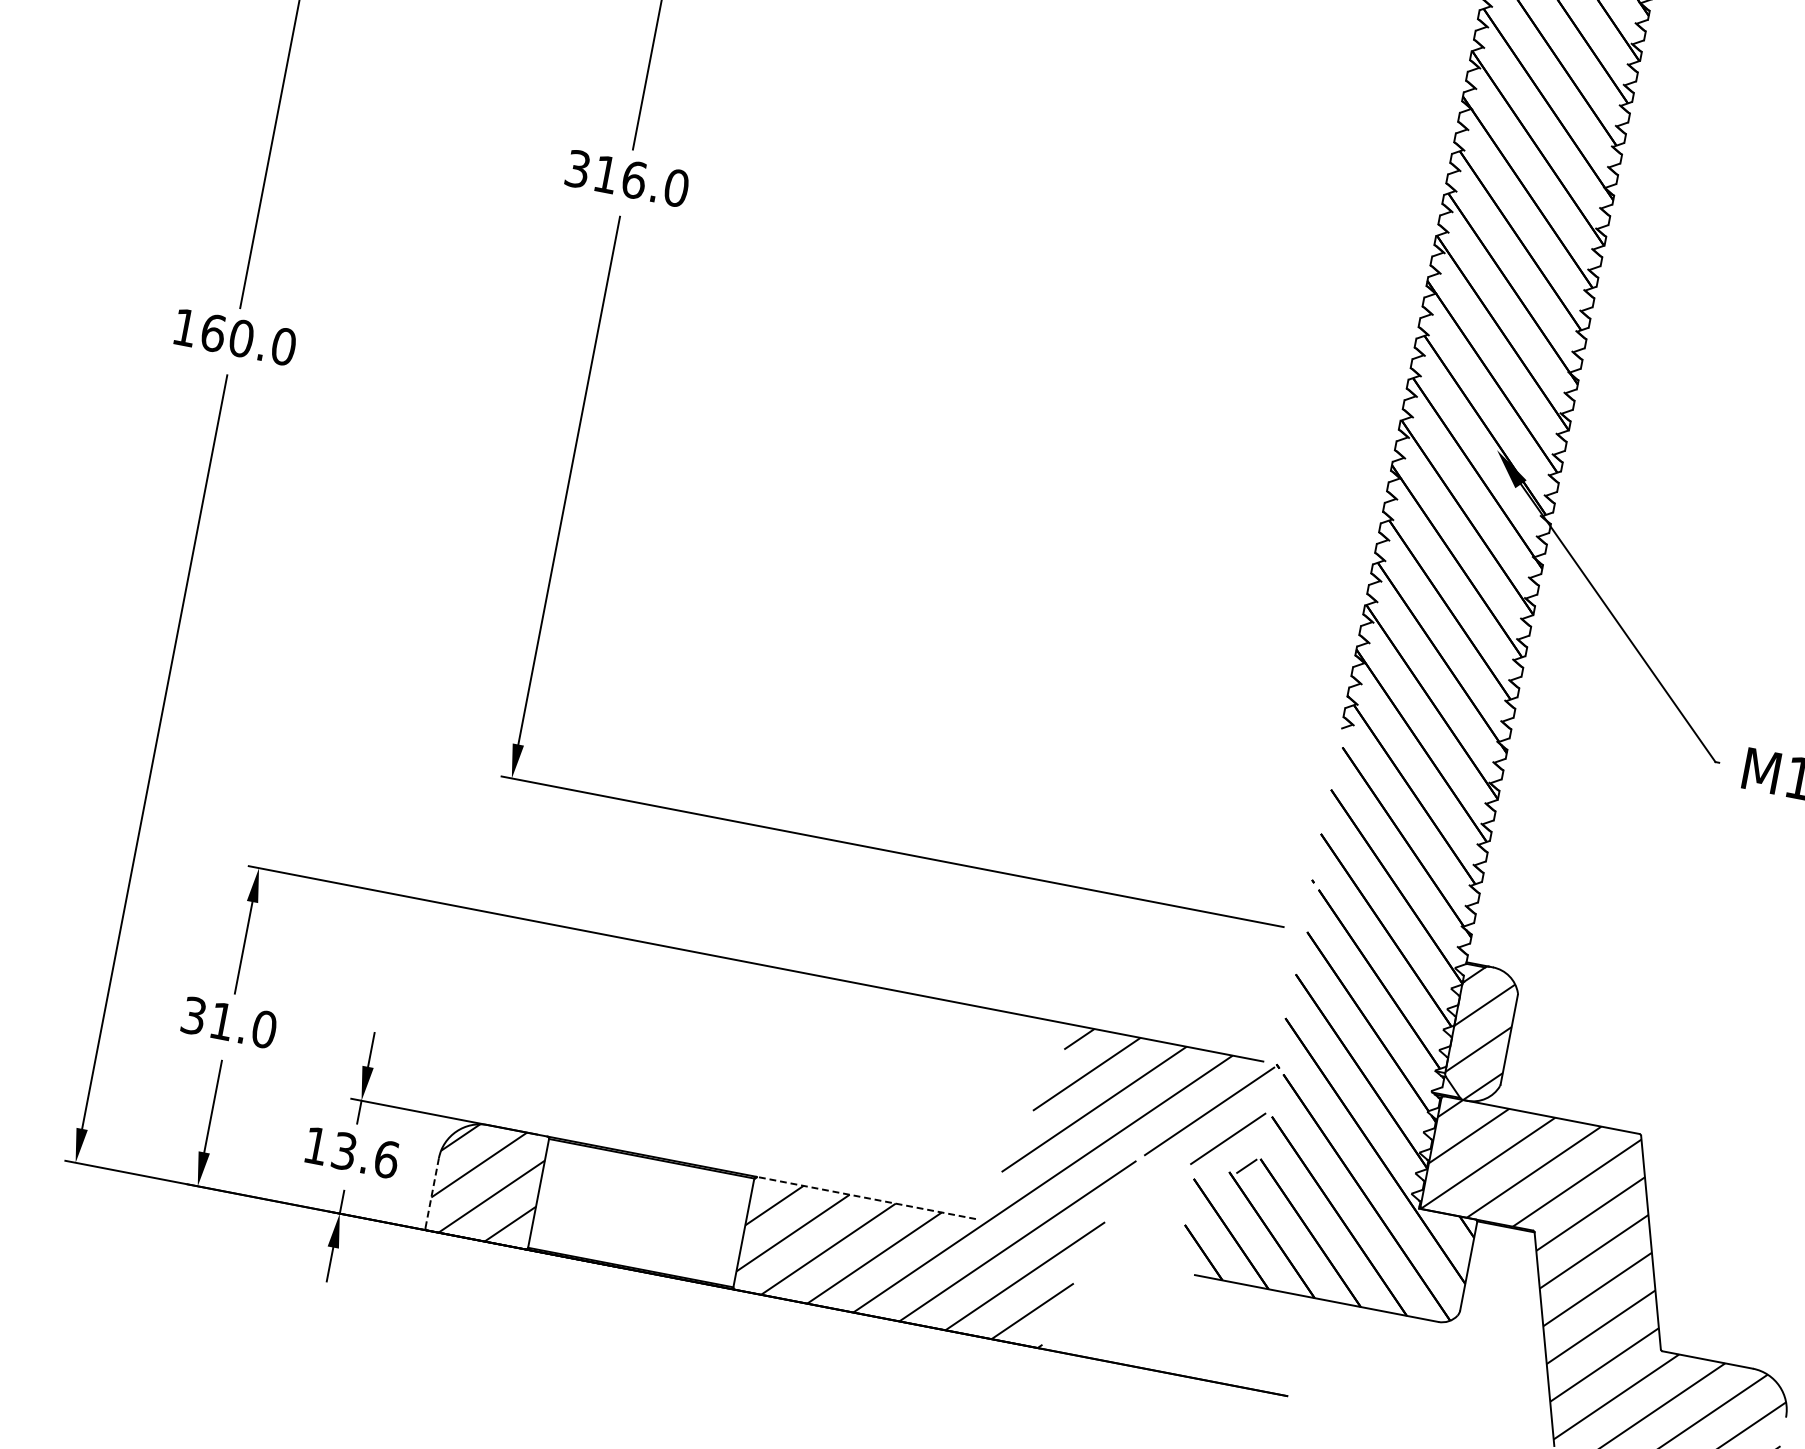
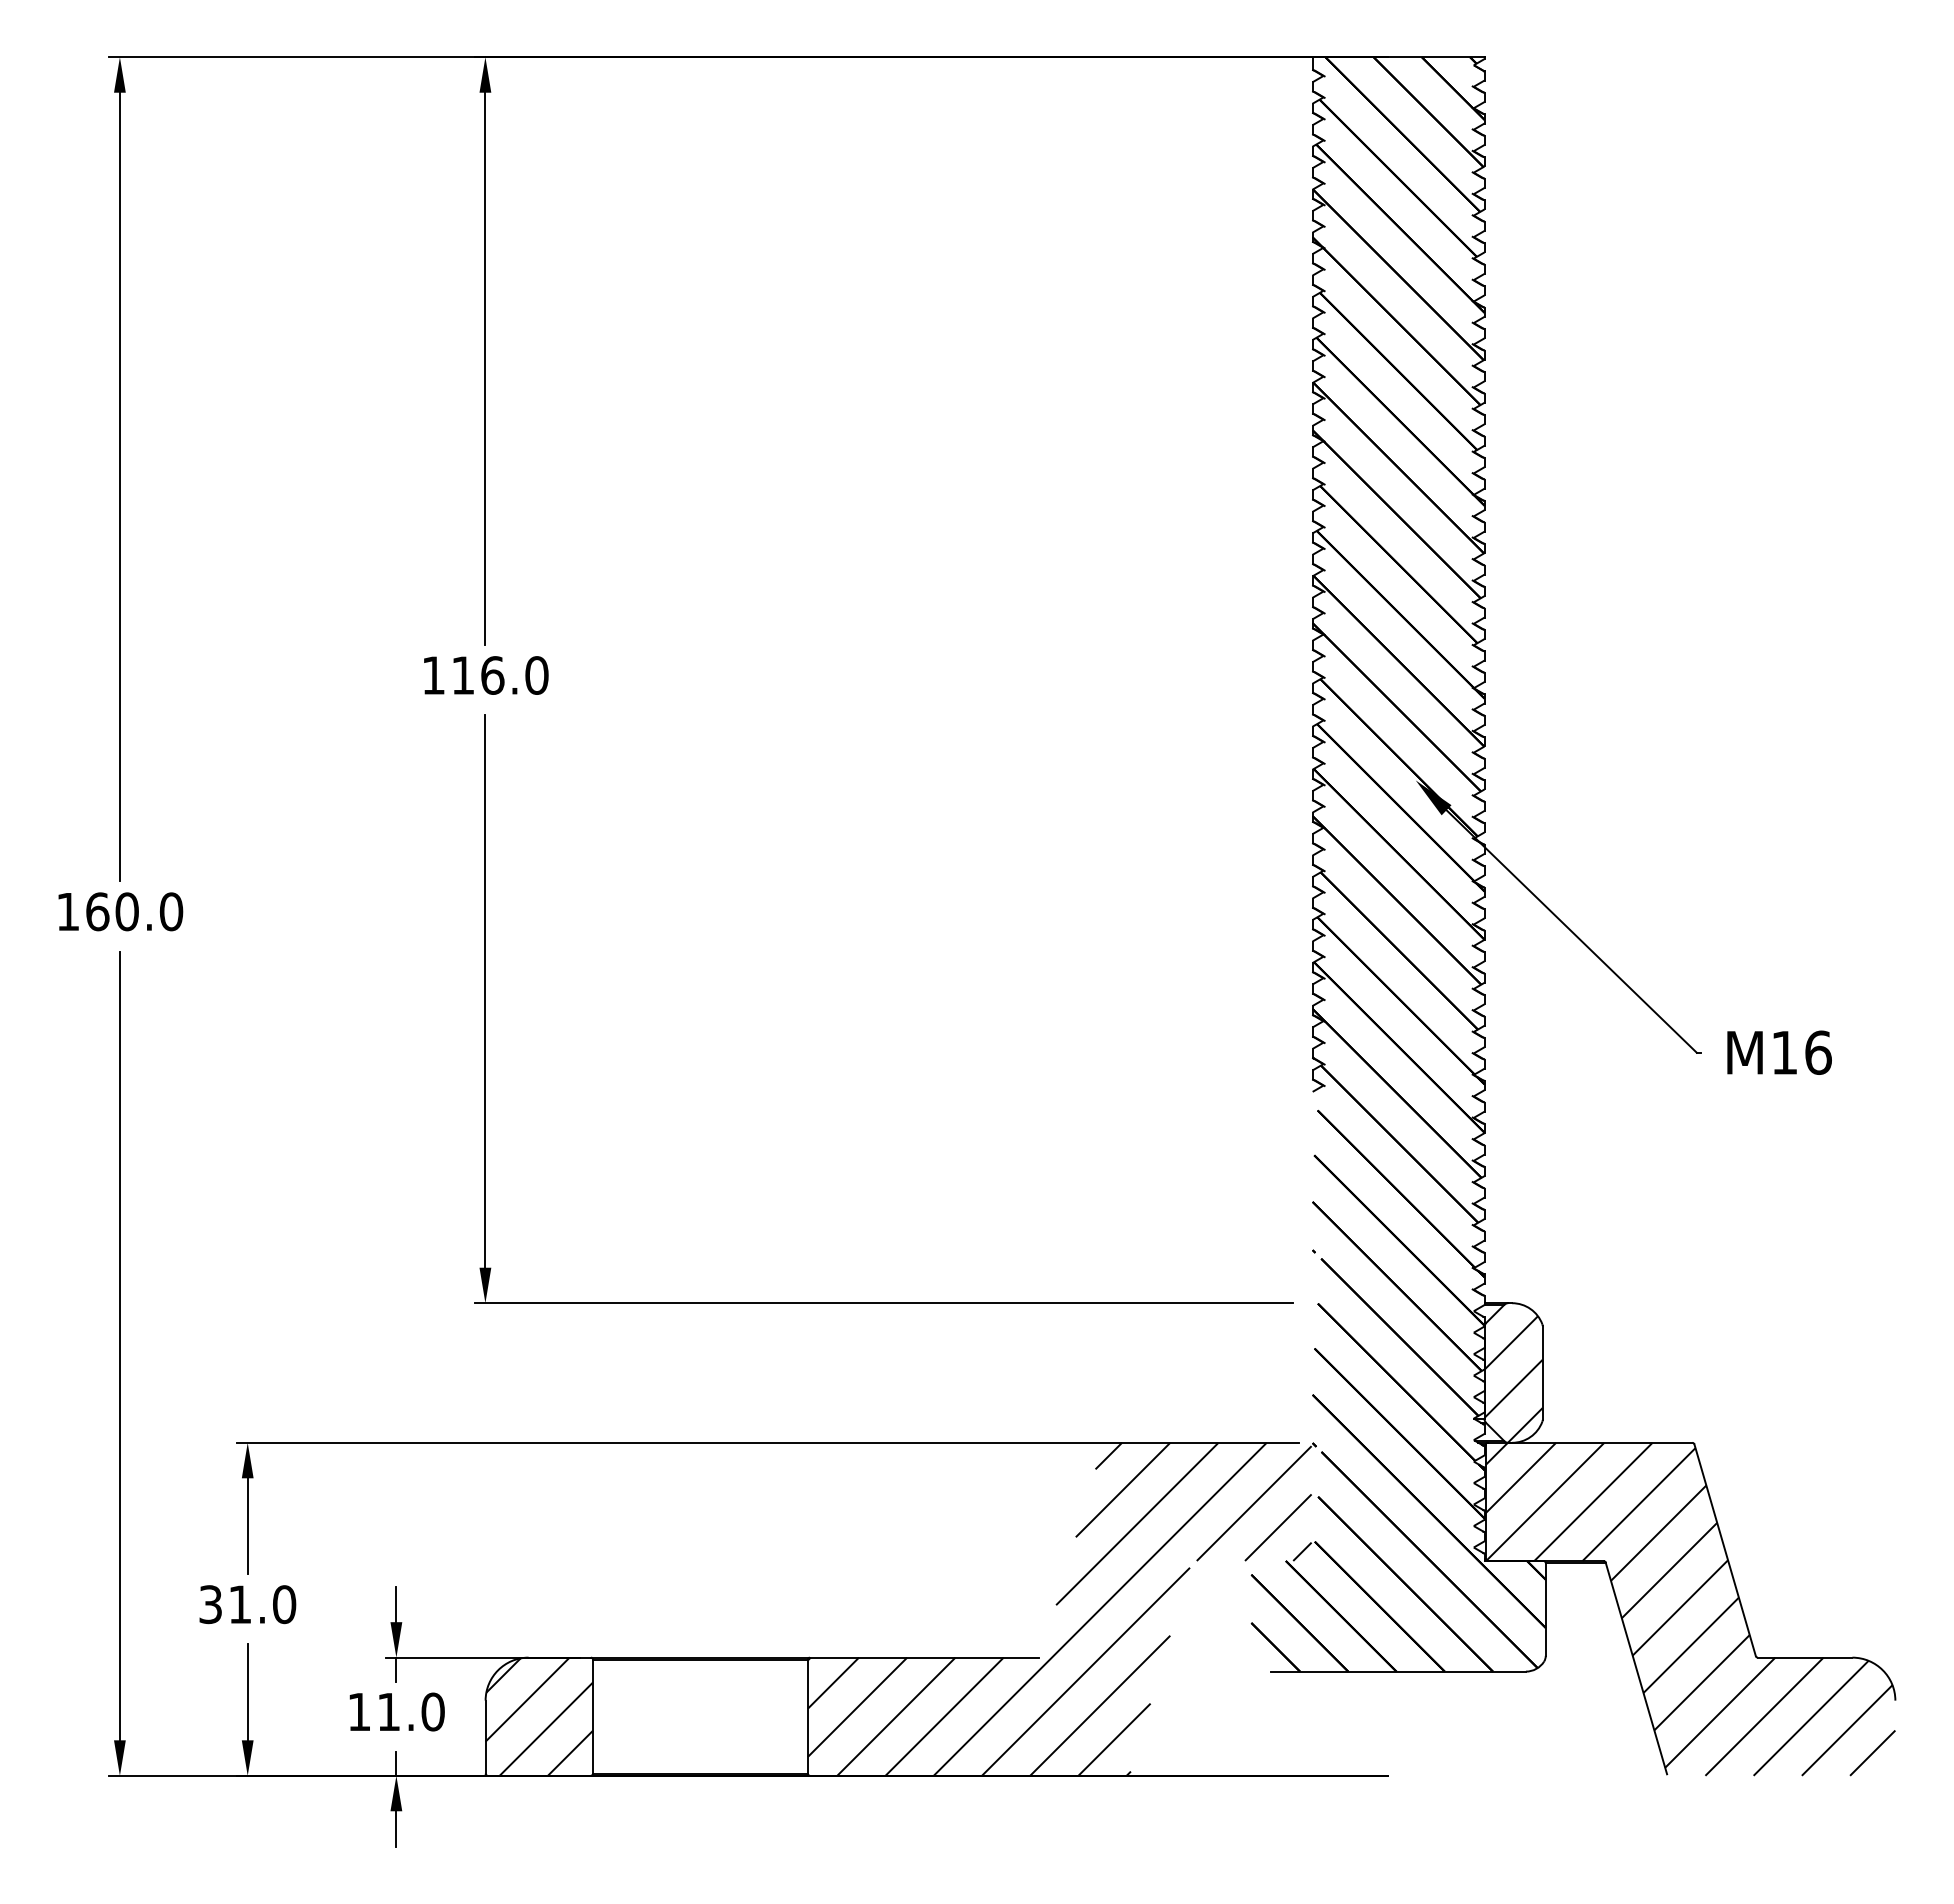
text: (577, 169) -> (433, 675), 316.0 -> 116.0
text: (366, 1154) -> (411, 1711), 13.6 -> 11.0
line: (432, 1193) -> (485, 1737), dashed -> solid
line: (866, 1197) -> (924, 1657), dashed -> solid

